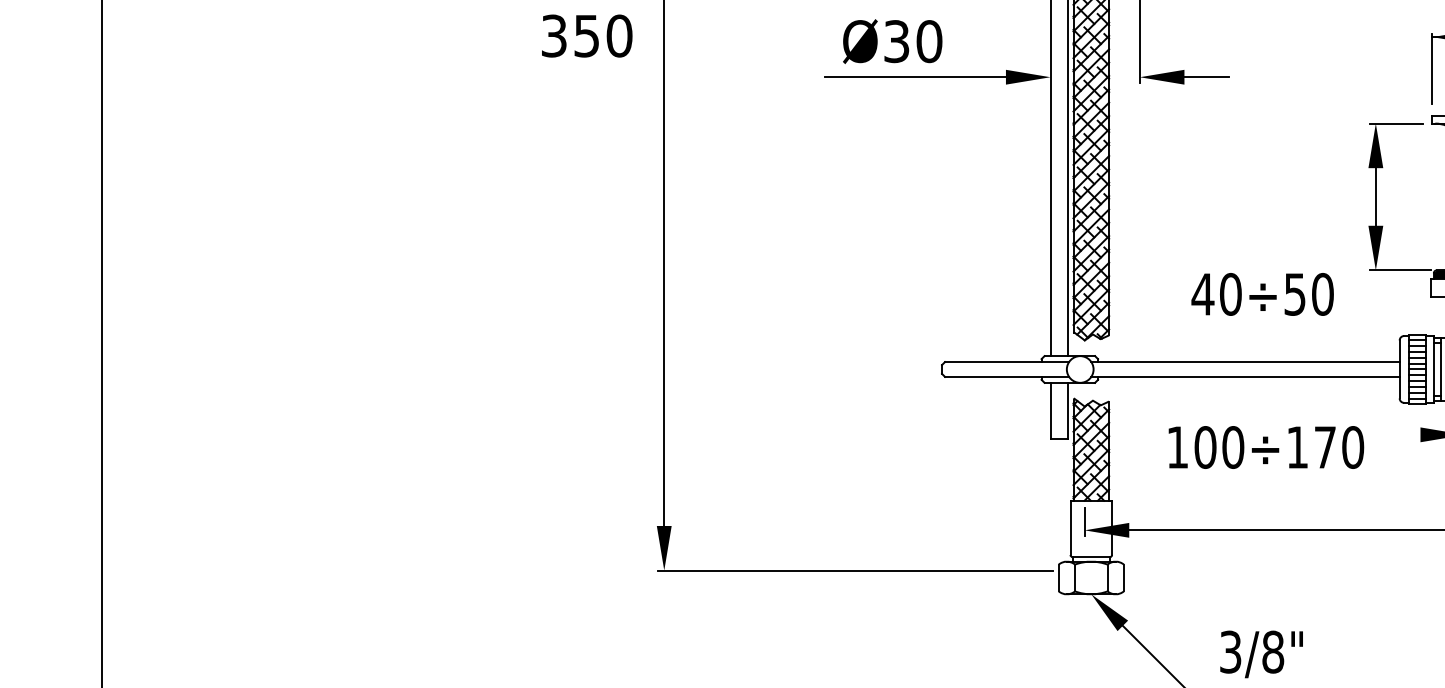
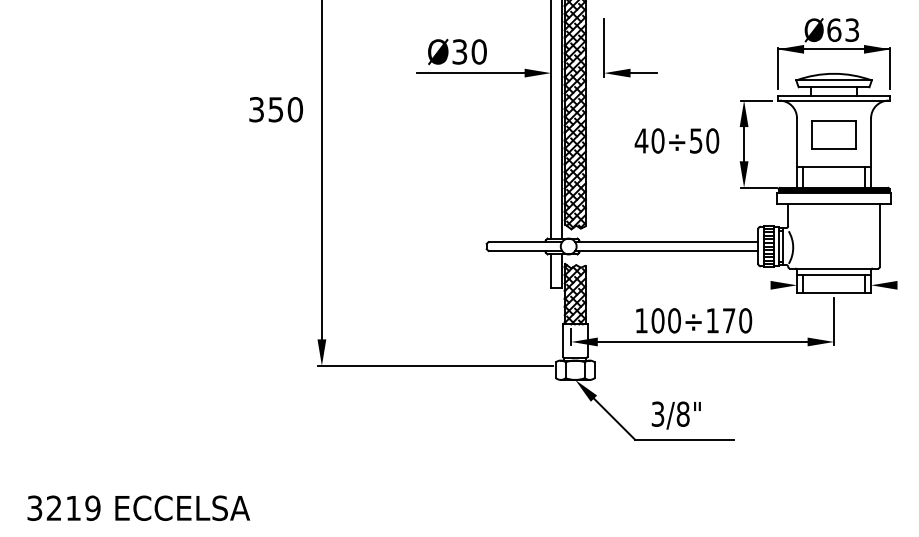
text: (586, 35) -> (275, 109), moved
text: (1261, 293) -> (676, 140), moved
text: (1266, 446) -> (694, 320), moved

